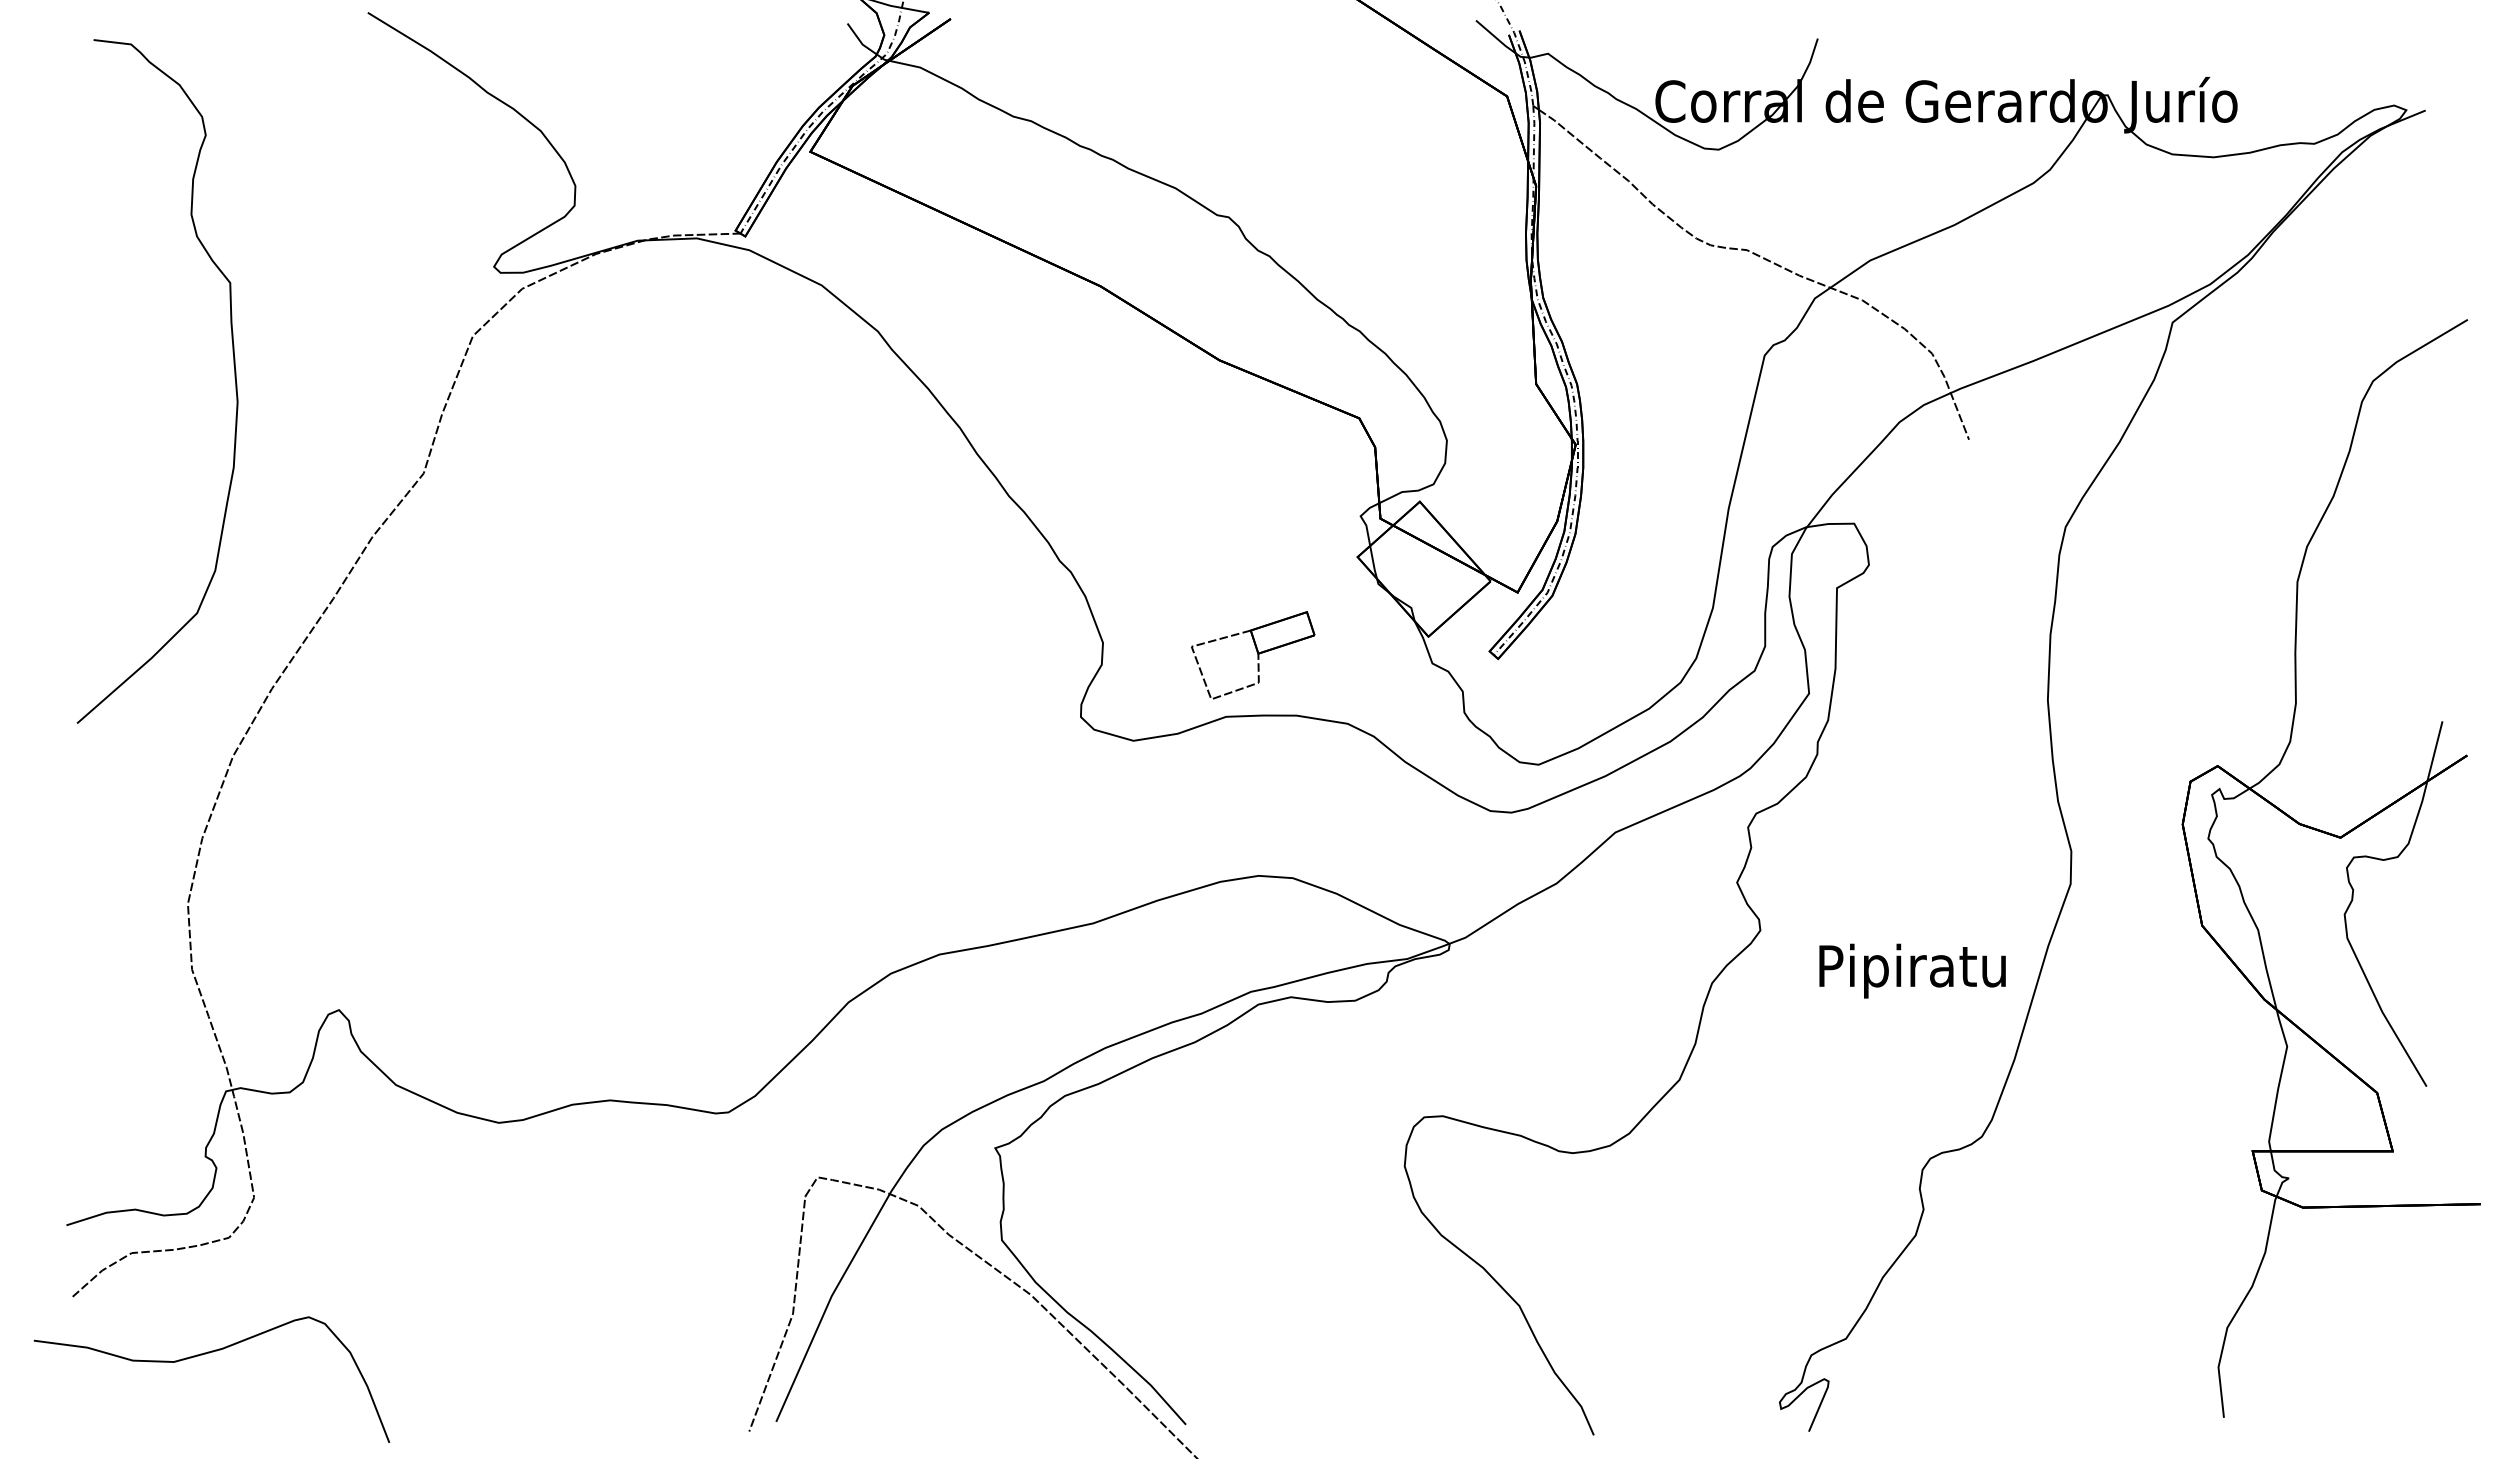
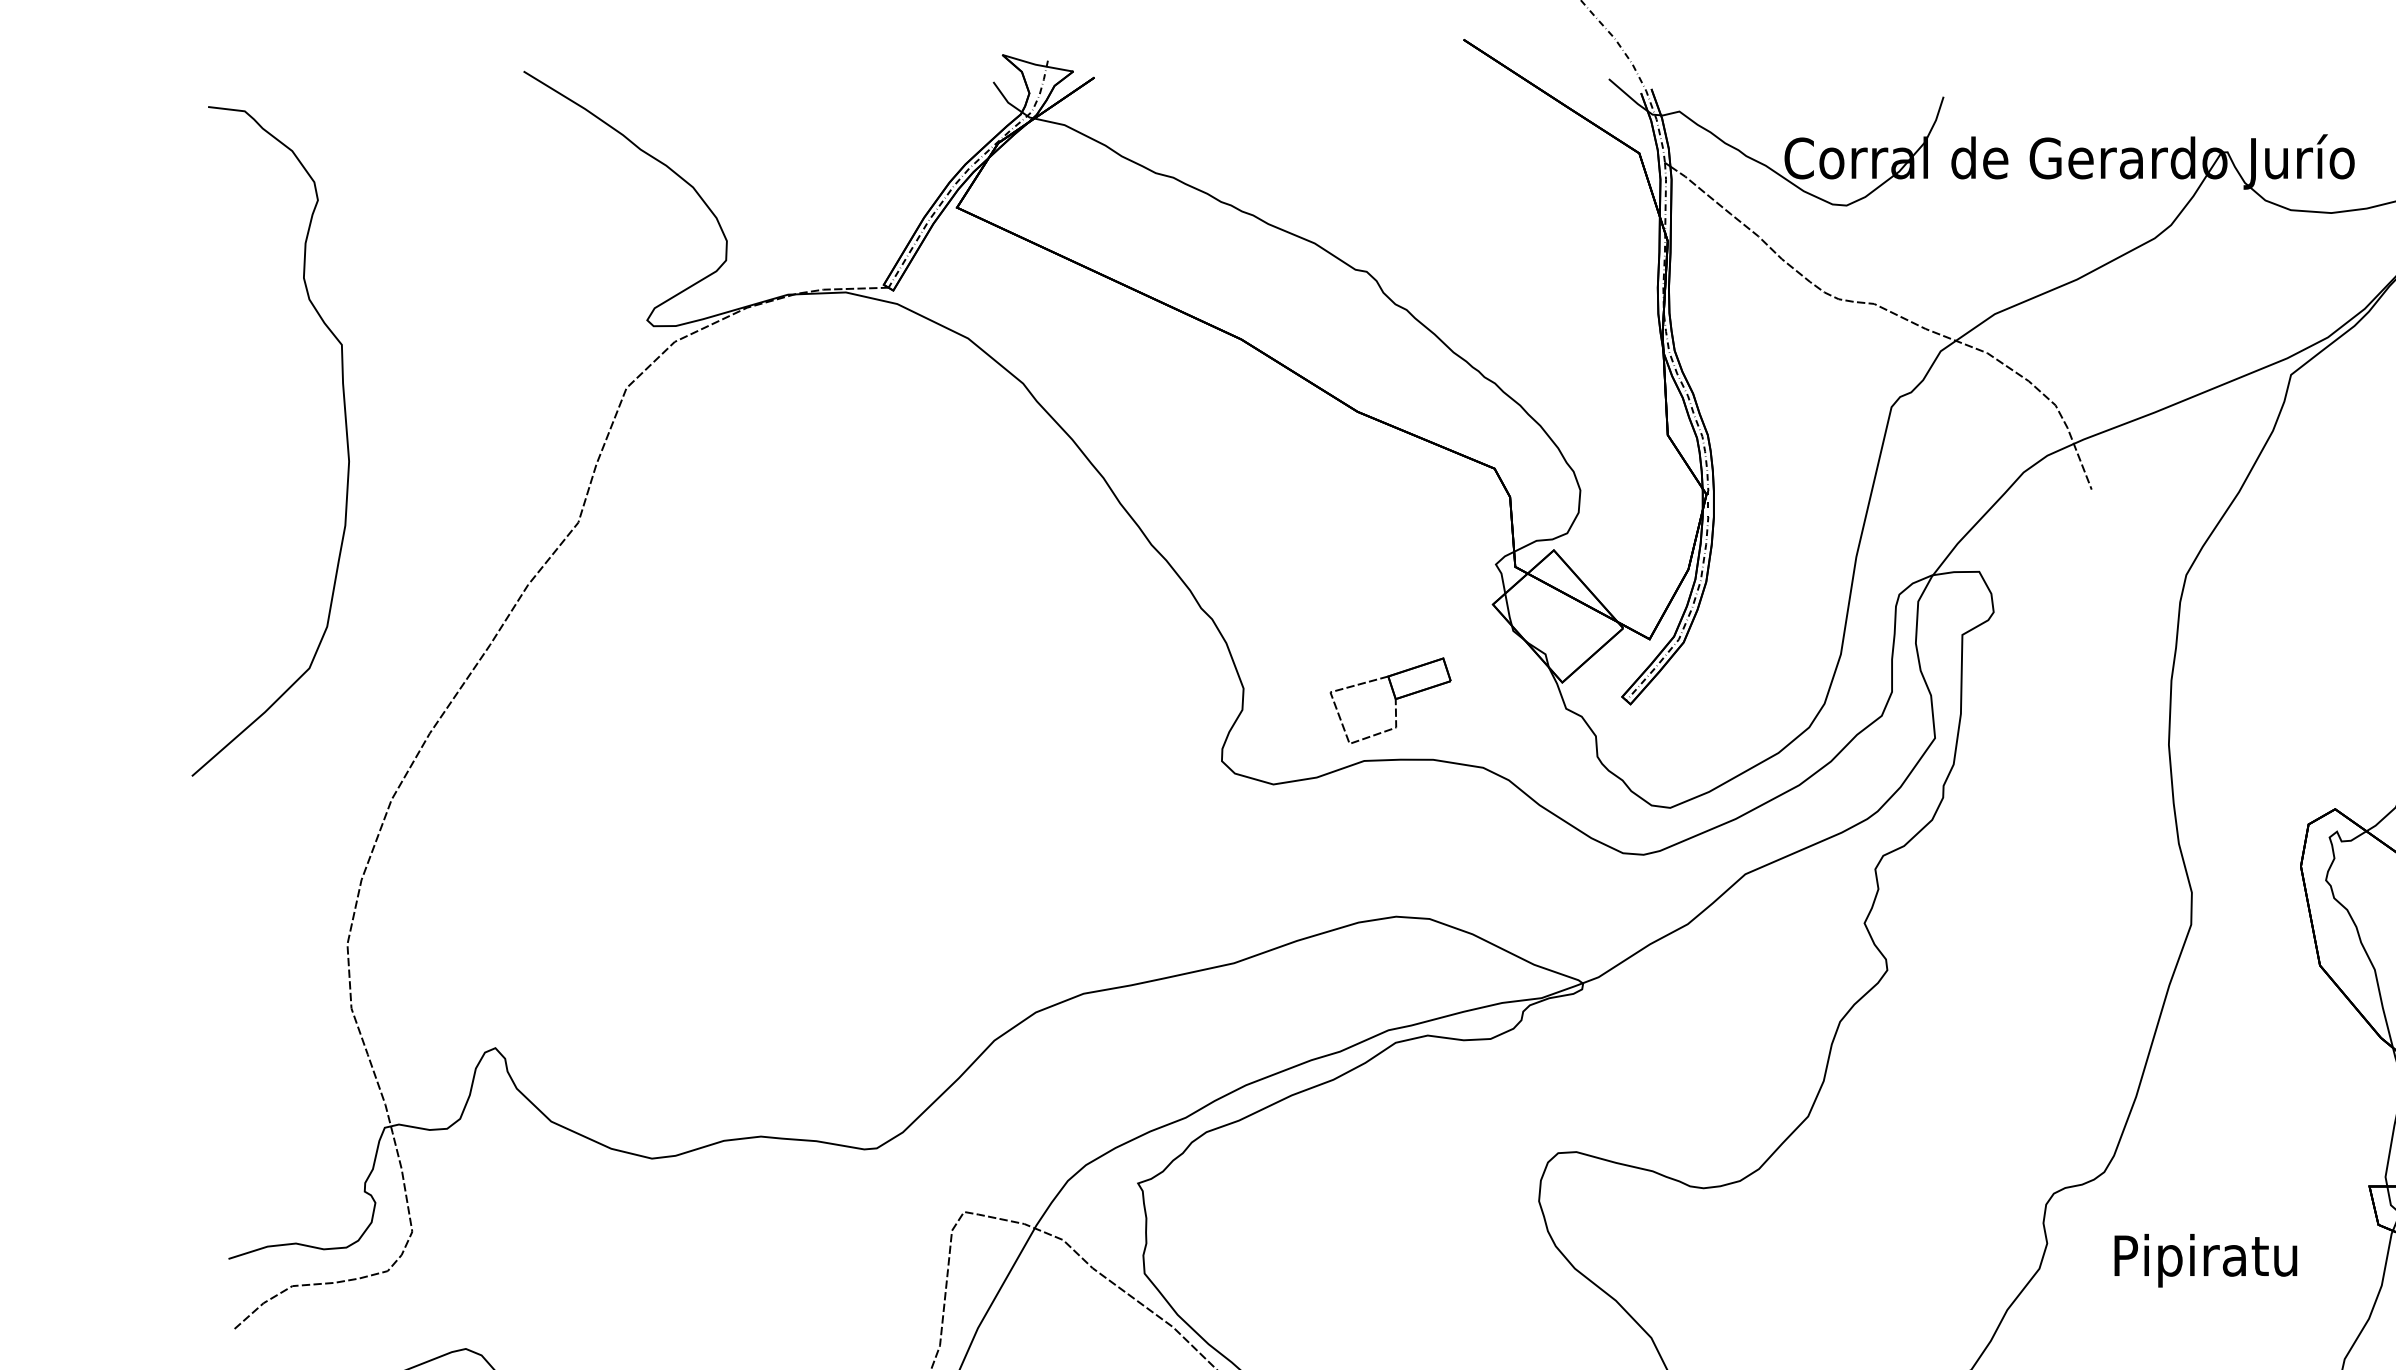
curve: (234, 378) -> (346, 438), moved
text: (1912, 970) -> (2205, 1260), moved

